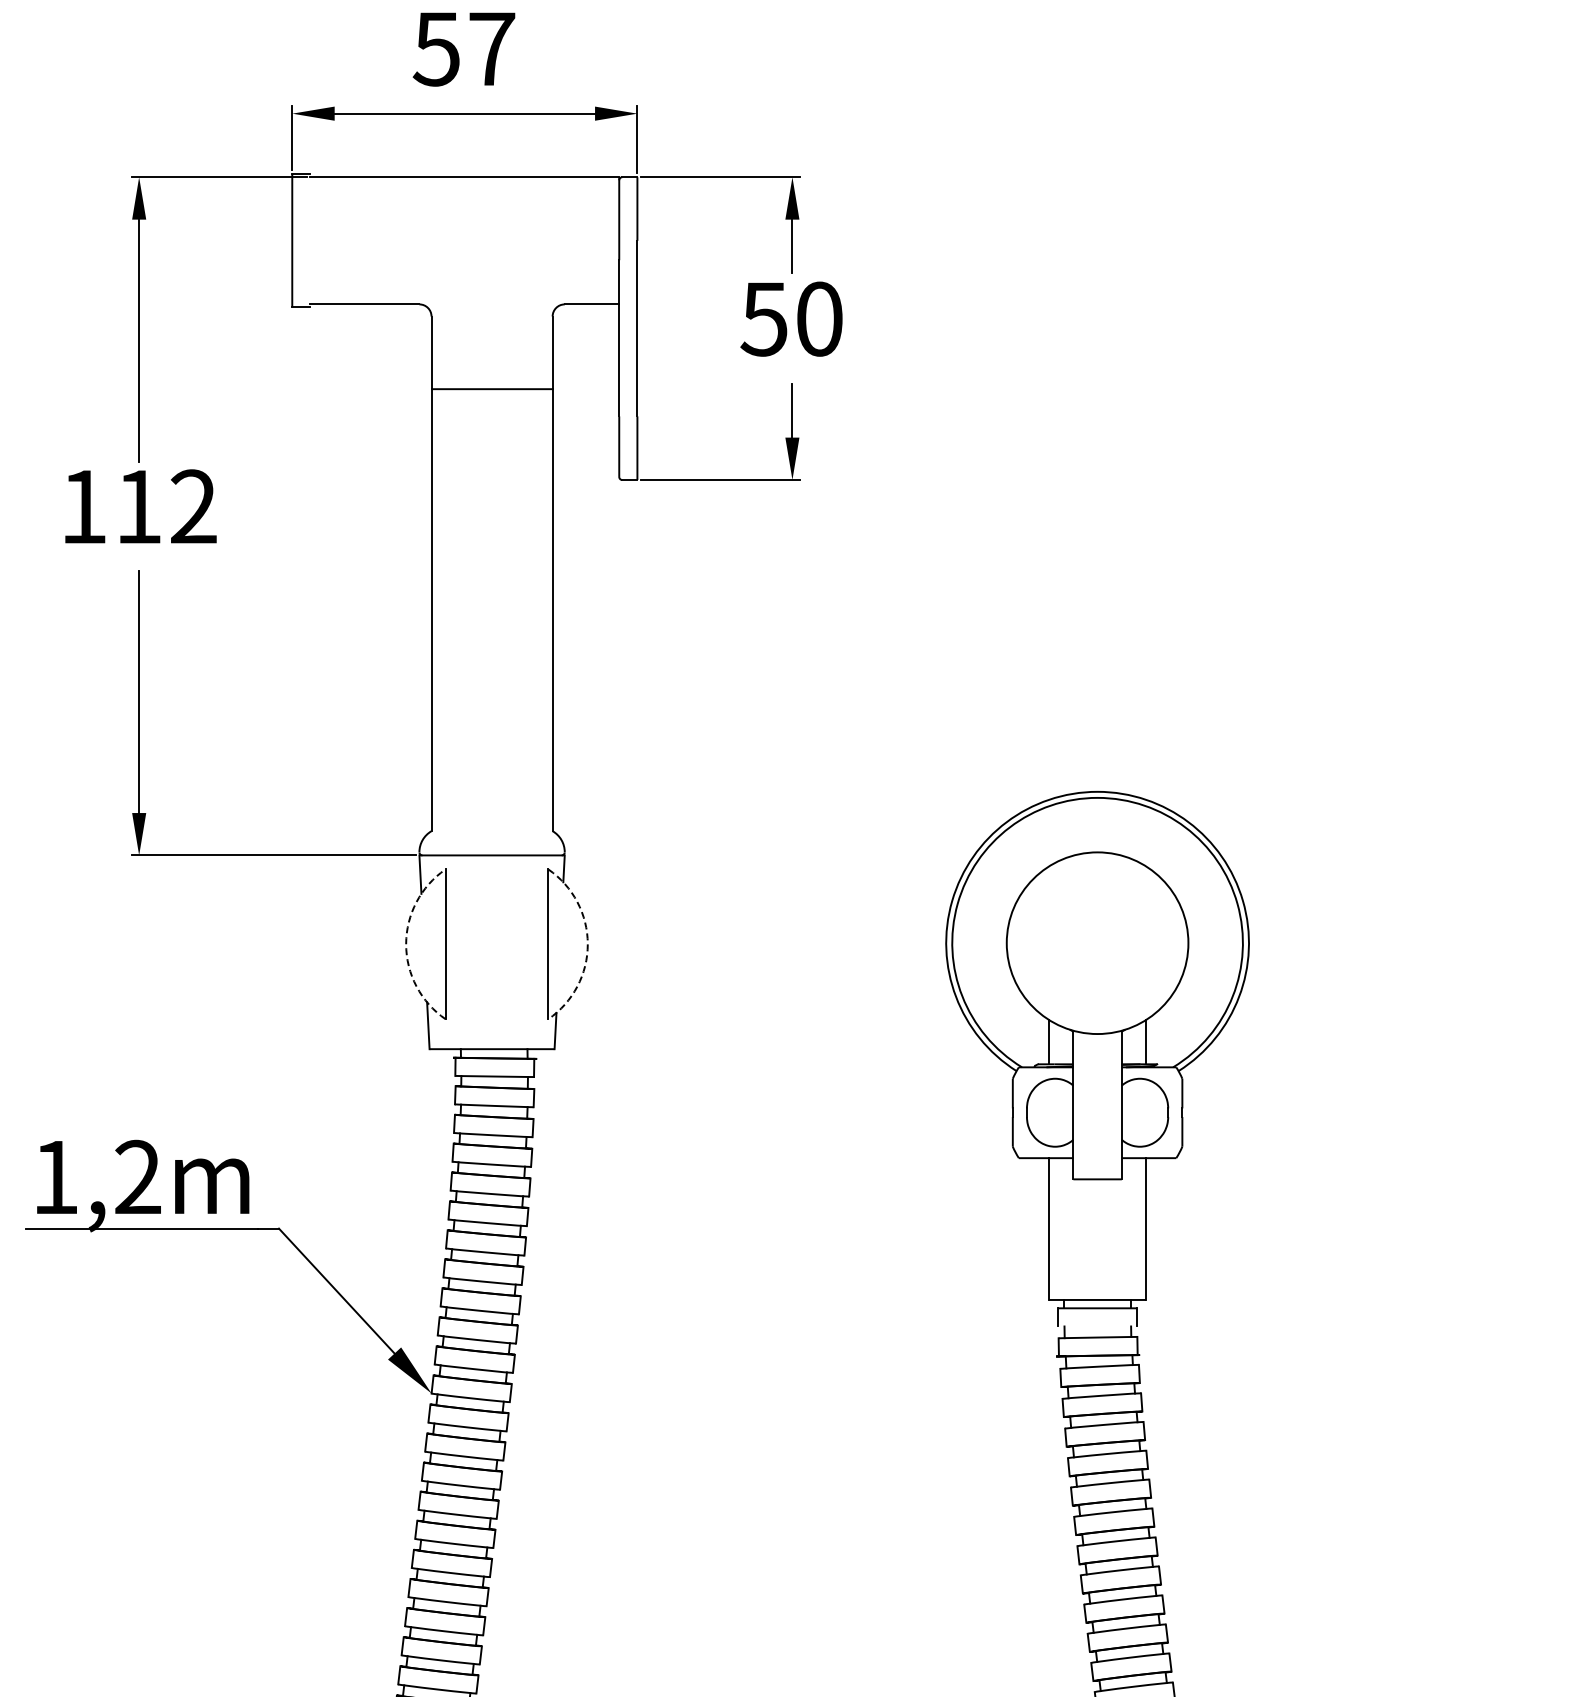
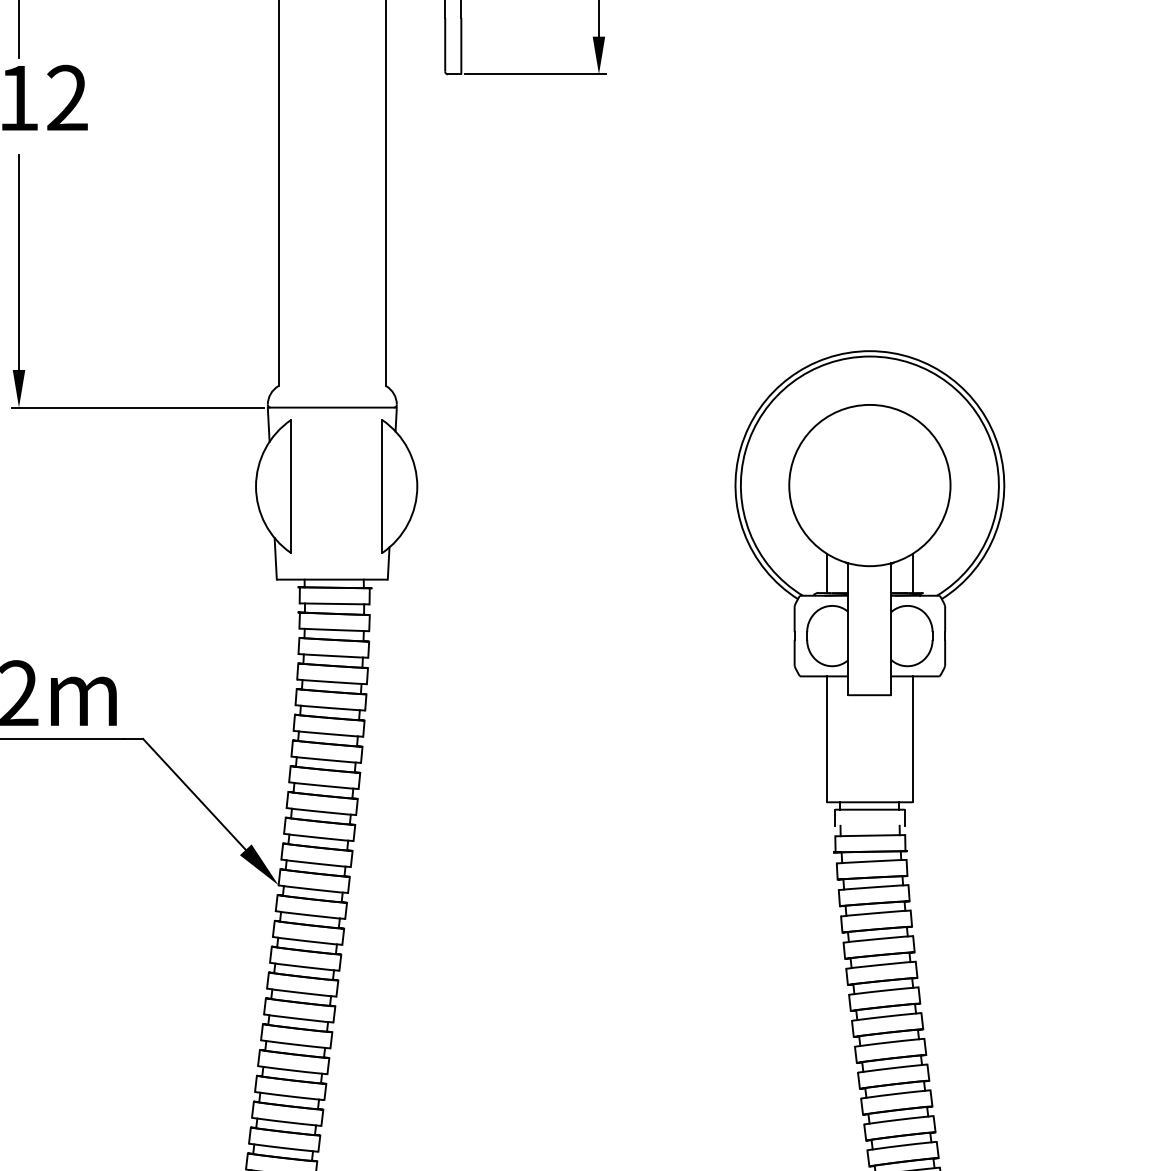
arc: (406, 944) -> (256, 486), dashed -> solid
arc: (587, 944) -> (417, 486), dashed -> solid

